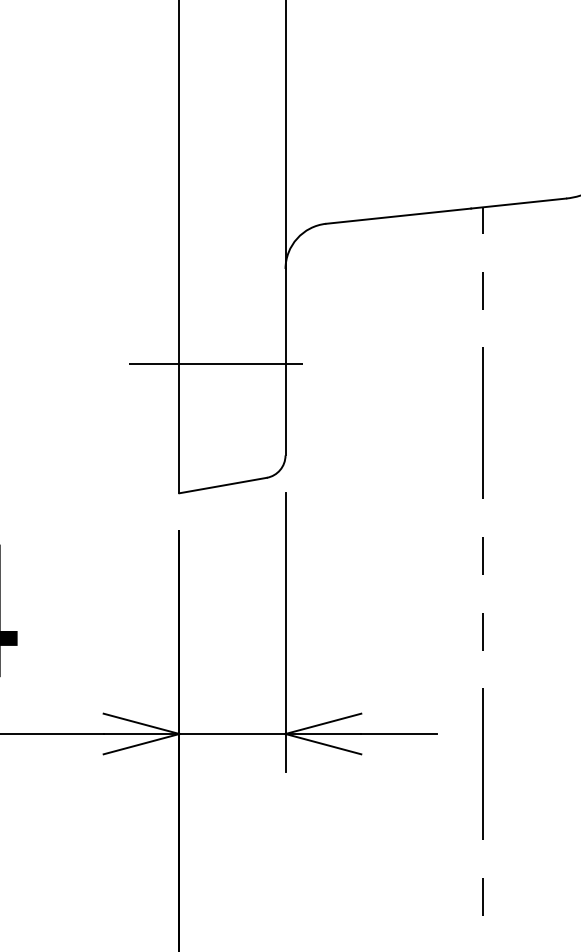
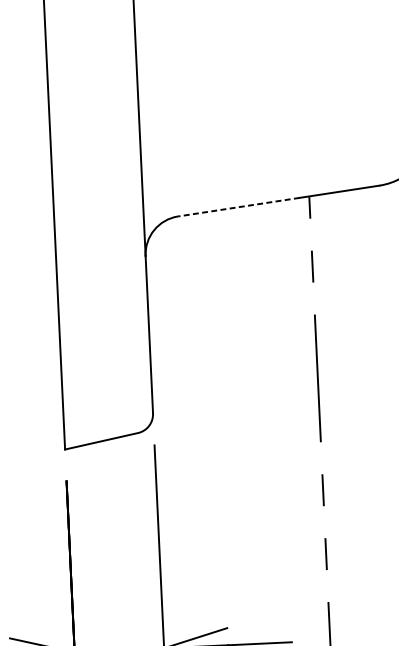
line: (398, 216) -> (238, 207), solid -> dashed
line: (215, 364) -> (90, 339), removed

